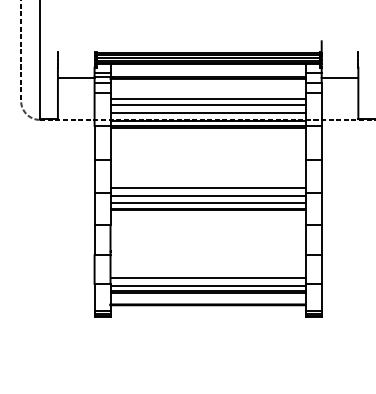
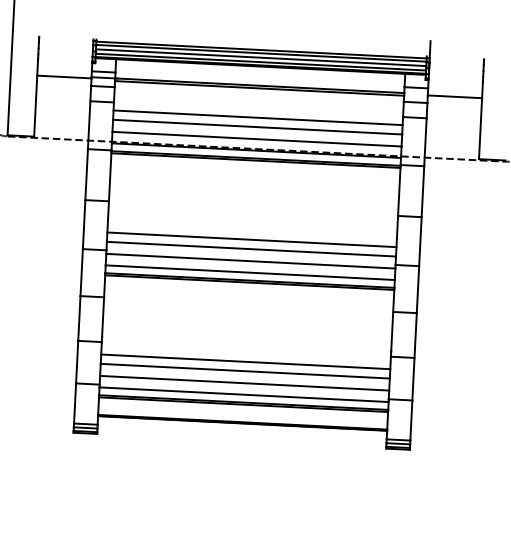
line: (207, 181) -> (250, 240), added
line: (207, 263) -> (244, 361), added
line: (207, 269) -> (244, 370), added

